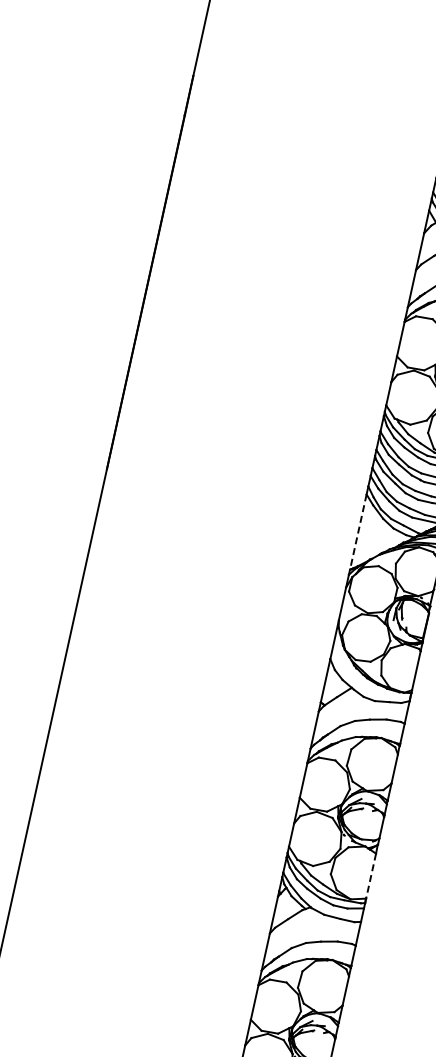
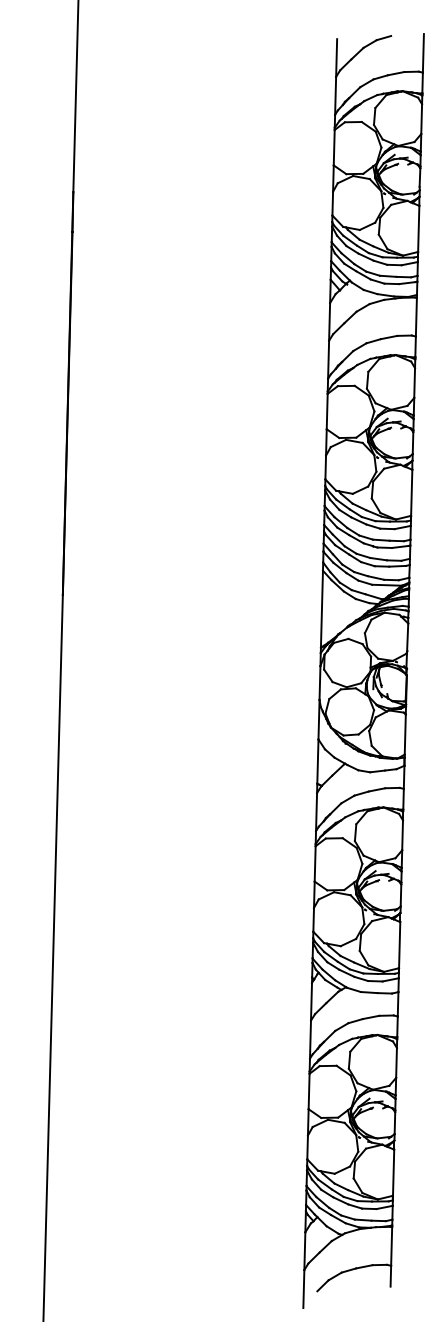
line: (357, 532) -> (321, 609), dashed -> solid
line: (370, 876) -> (399, 945), dashed -> solid

